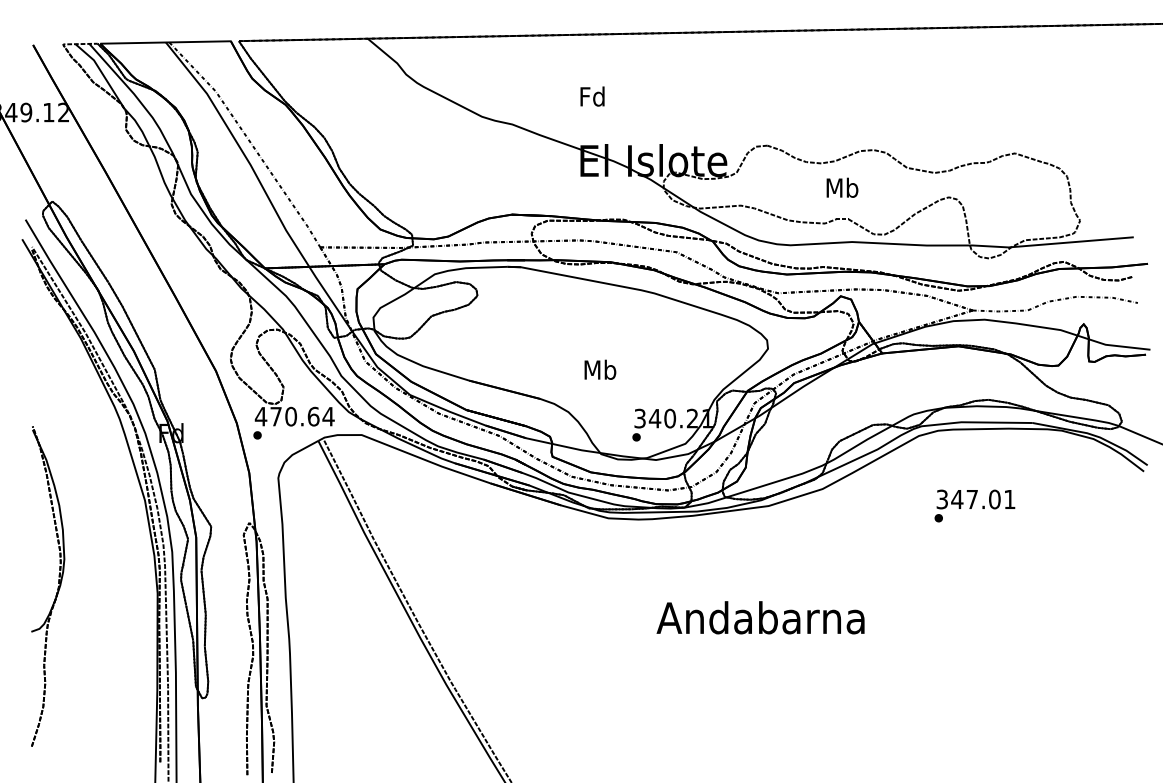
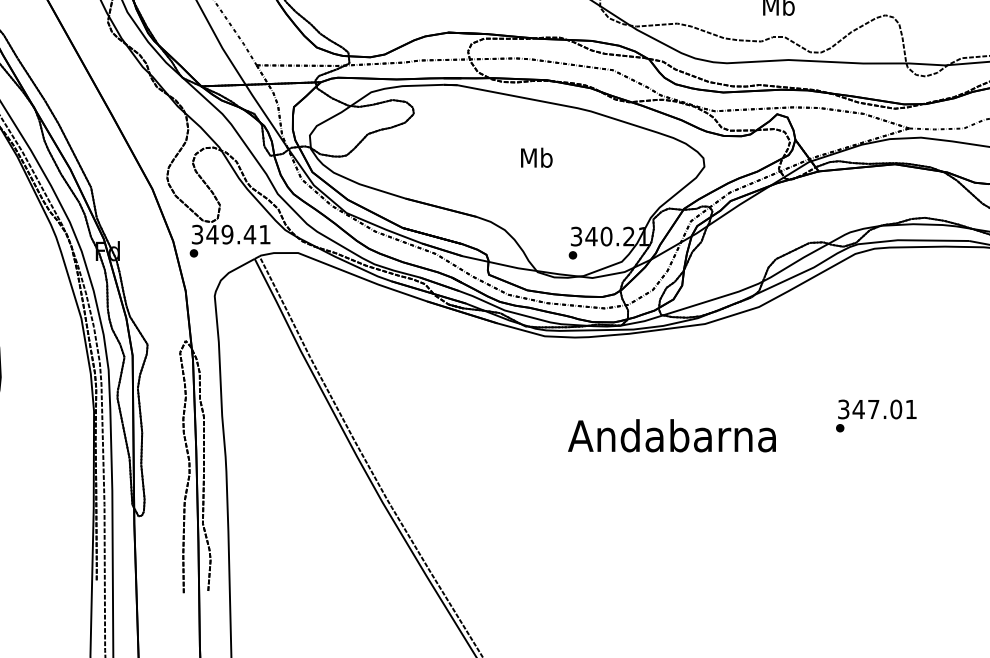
text: (600, 369) -> (536, 157), moved
text: (294, 416) -> (230, 234), 470.64 -> 349.41
text: (974, 505) -> (875, 415), moved
text: (760, 617) -> (671, 435), moved

